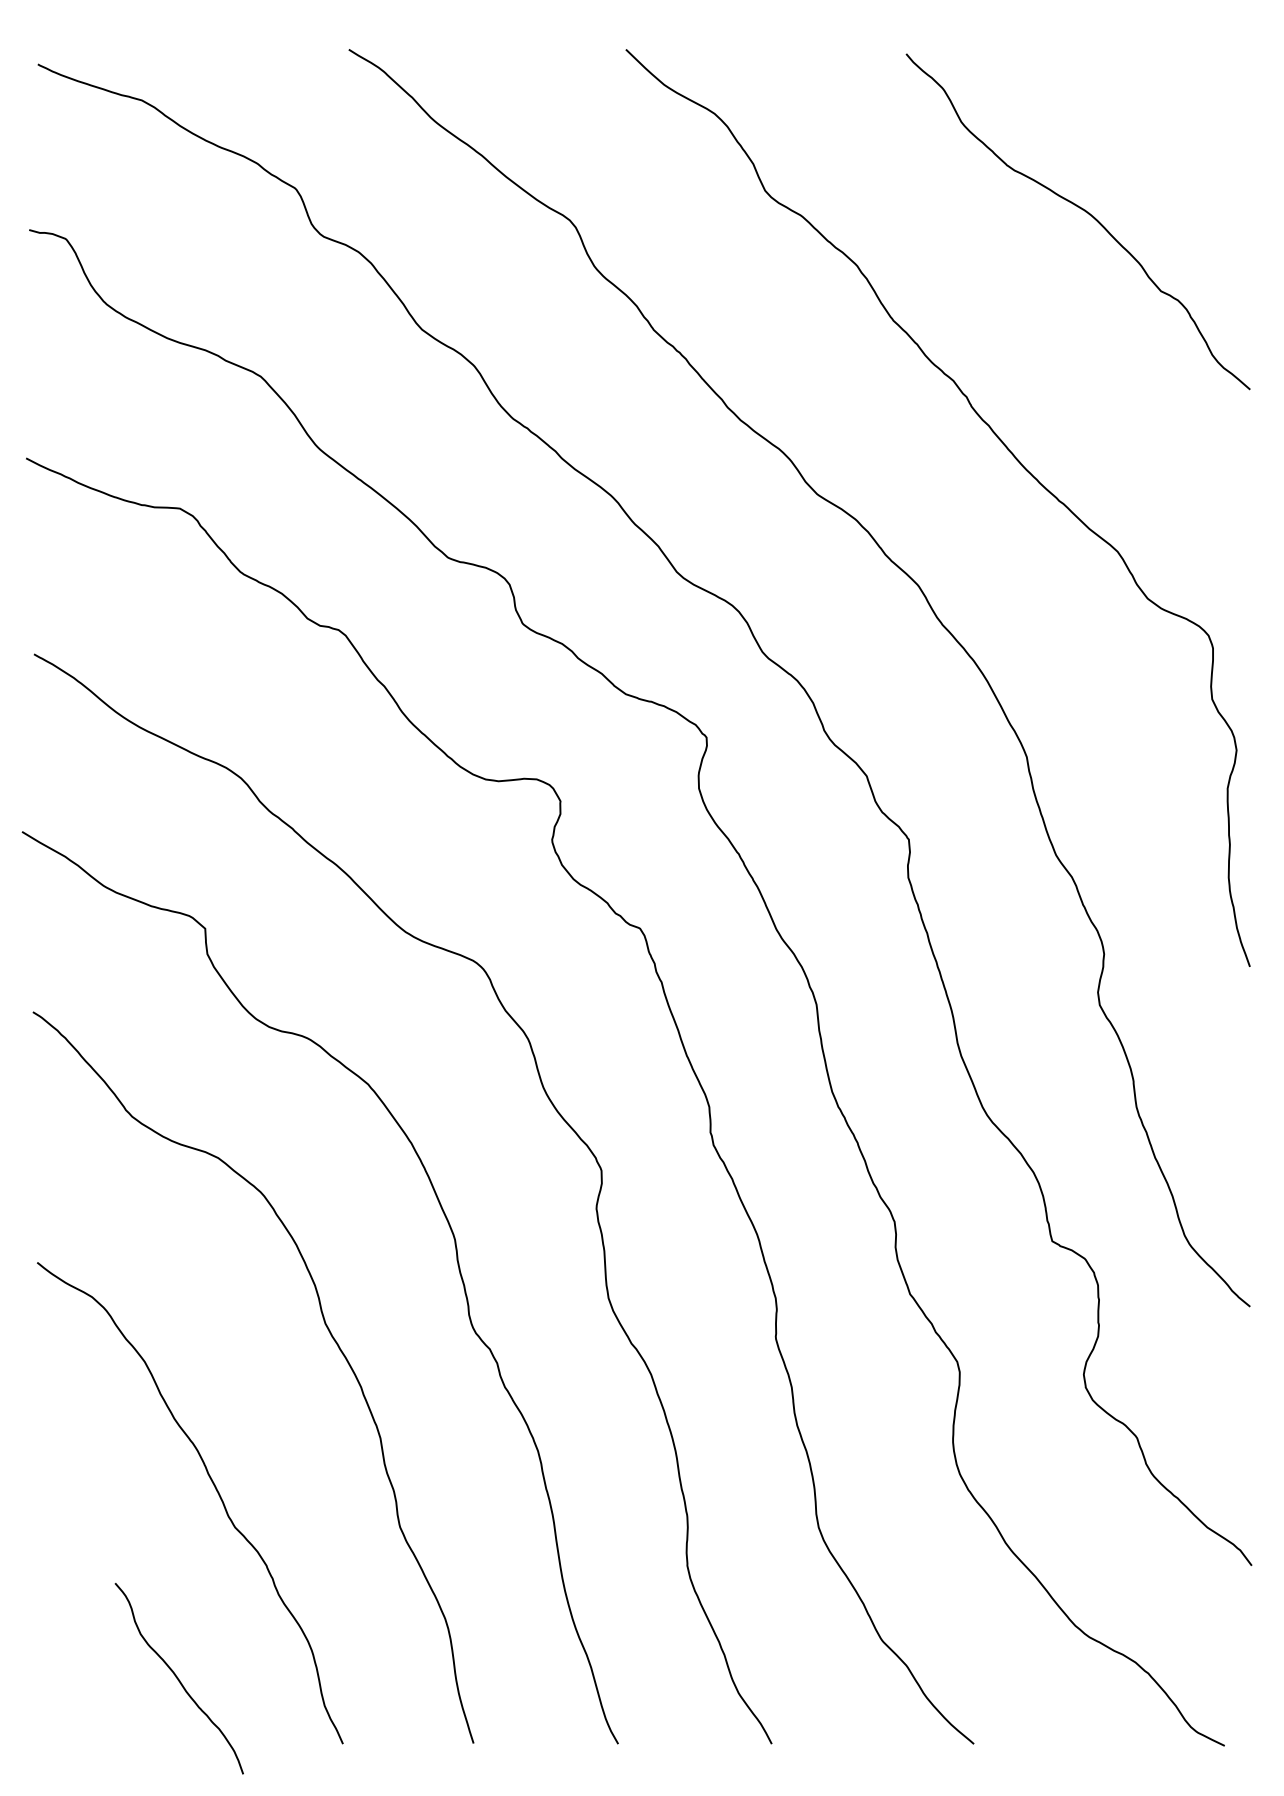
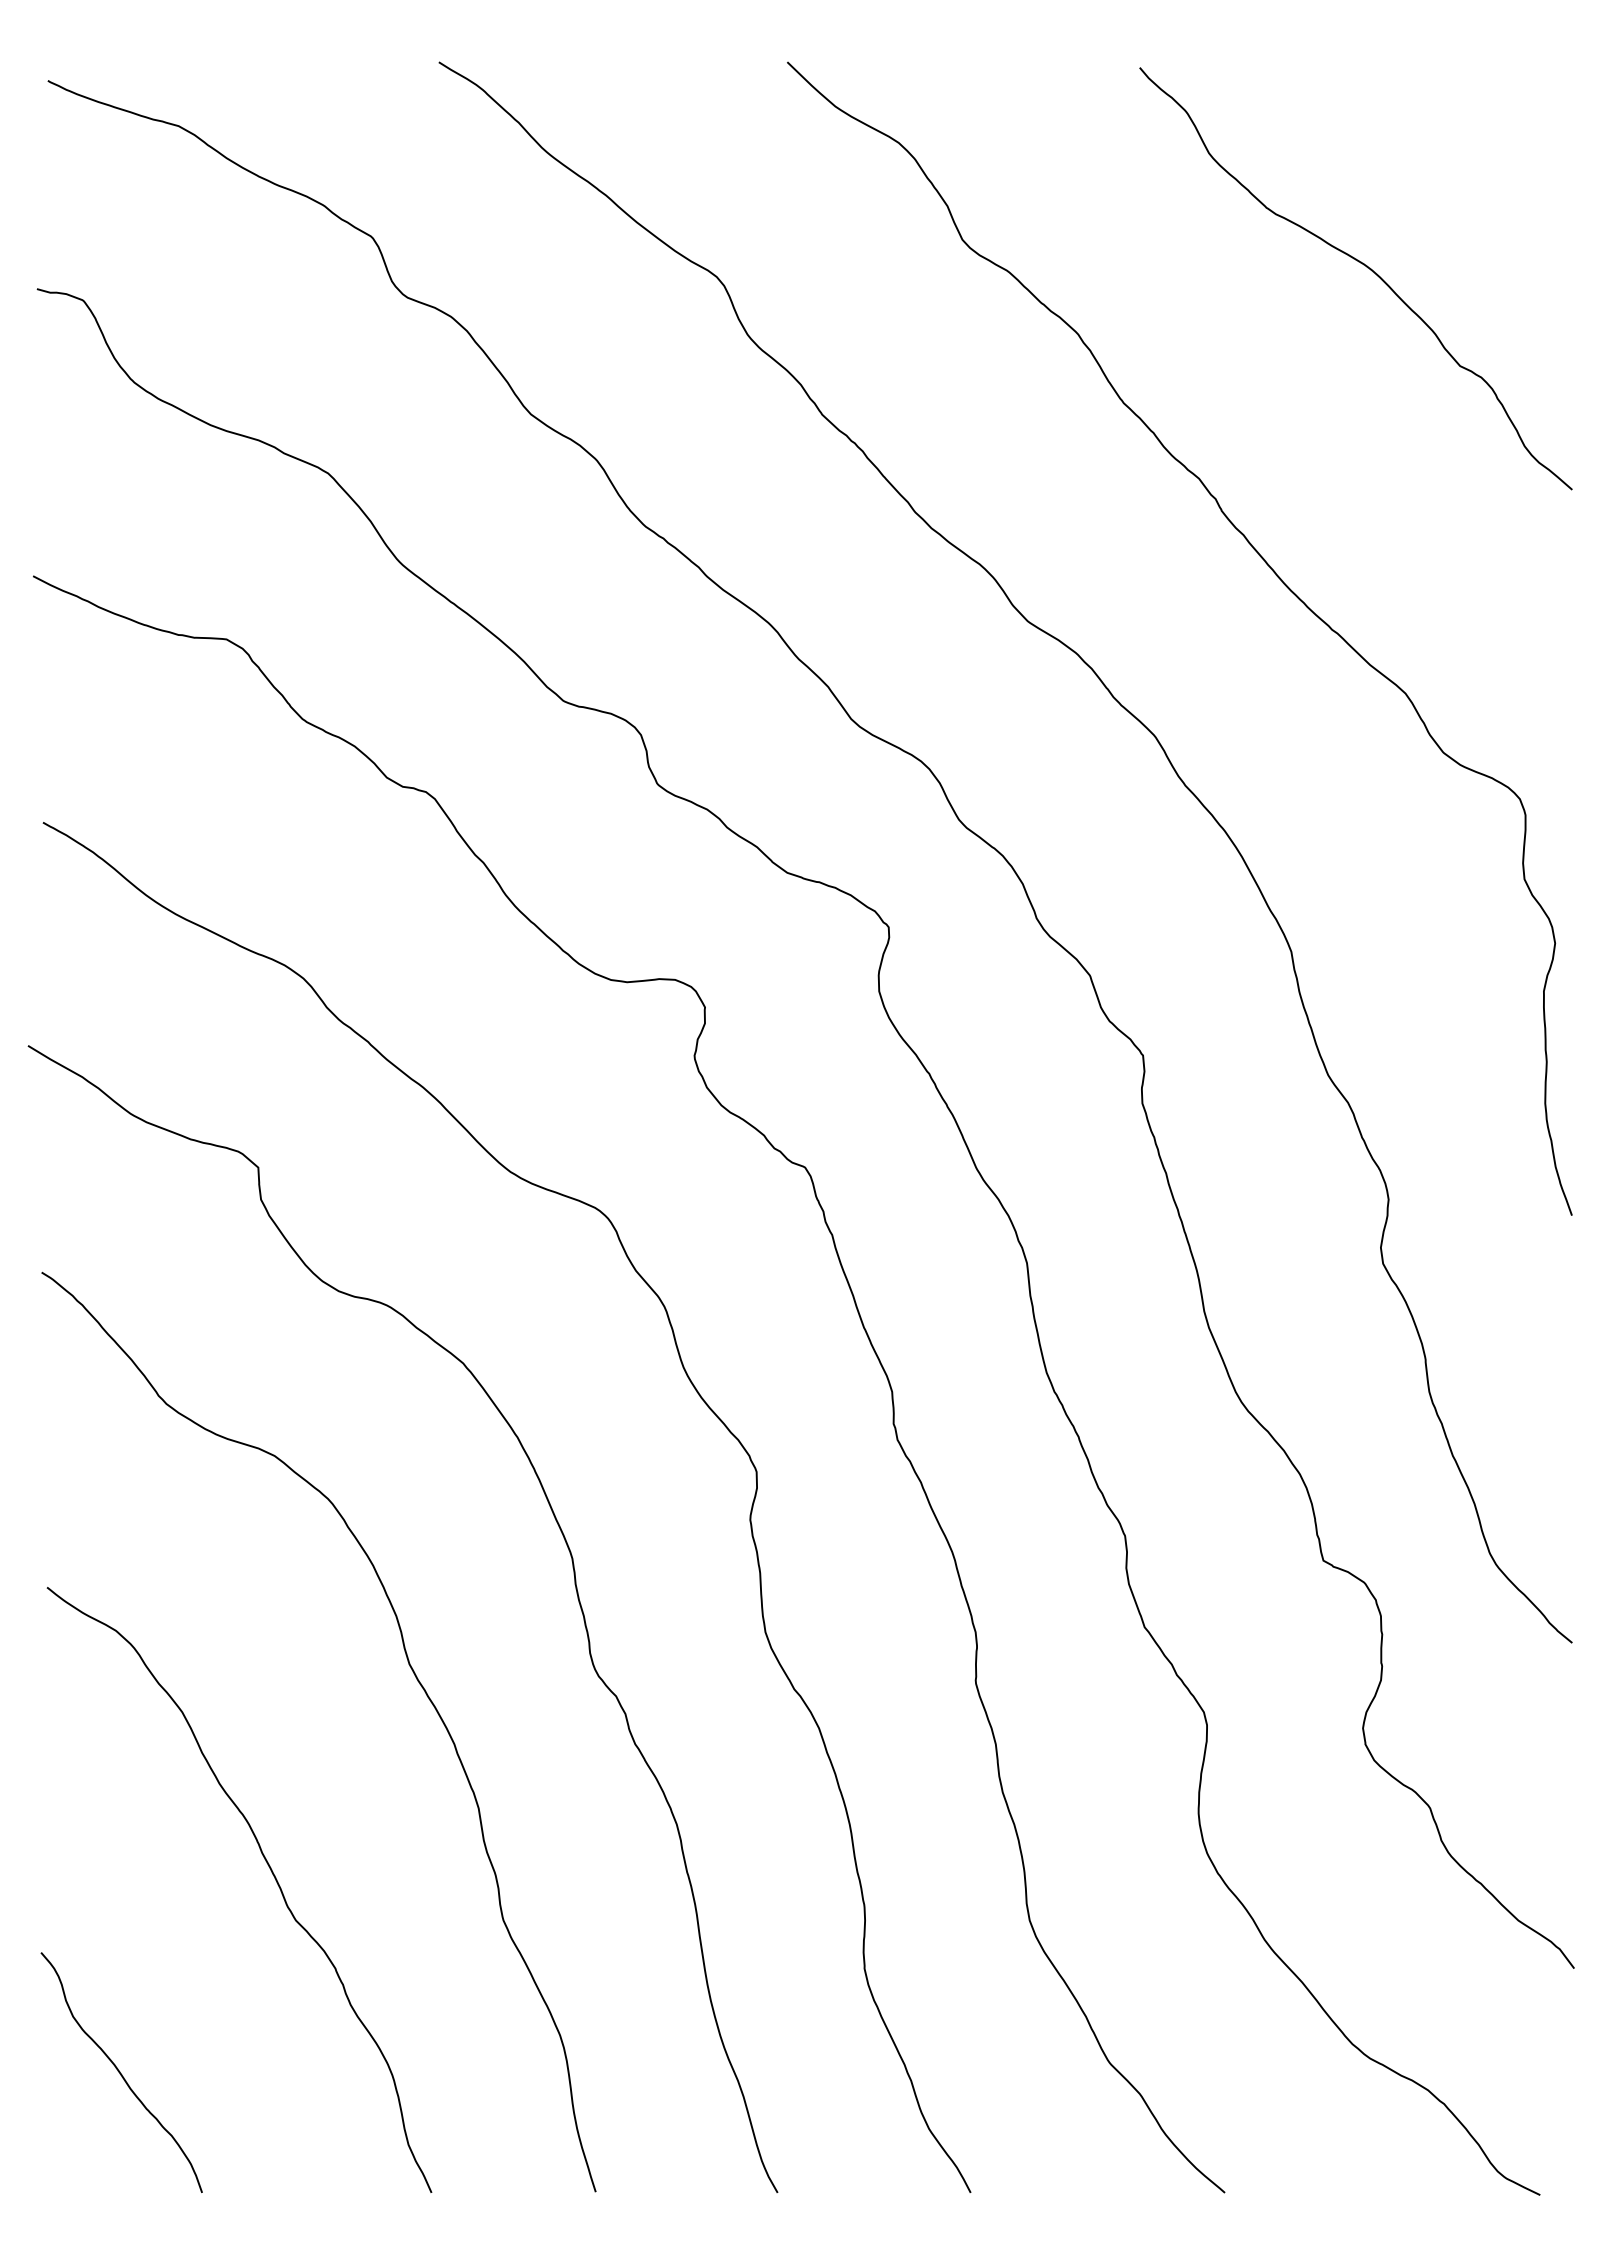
curve: (178, 1678) -> (120, 2072), moved

